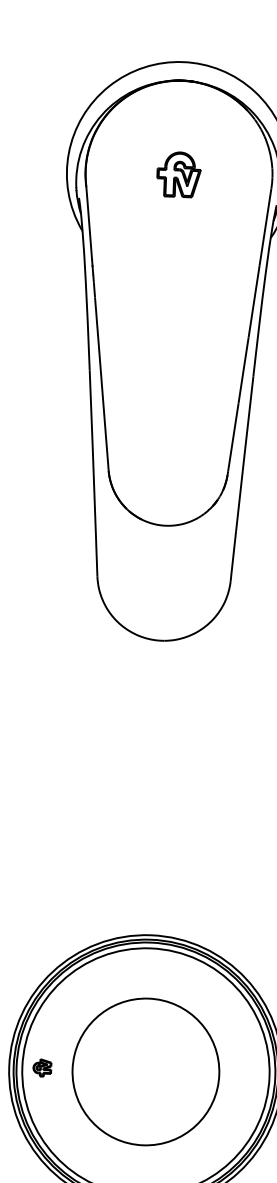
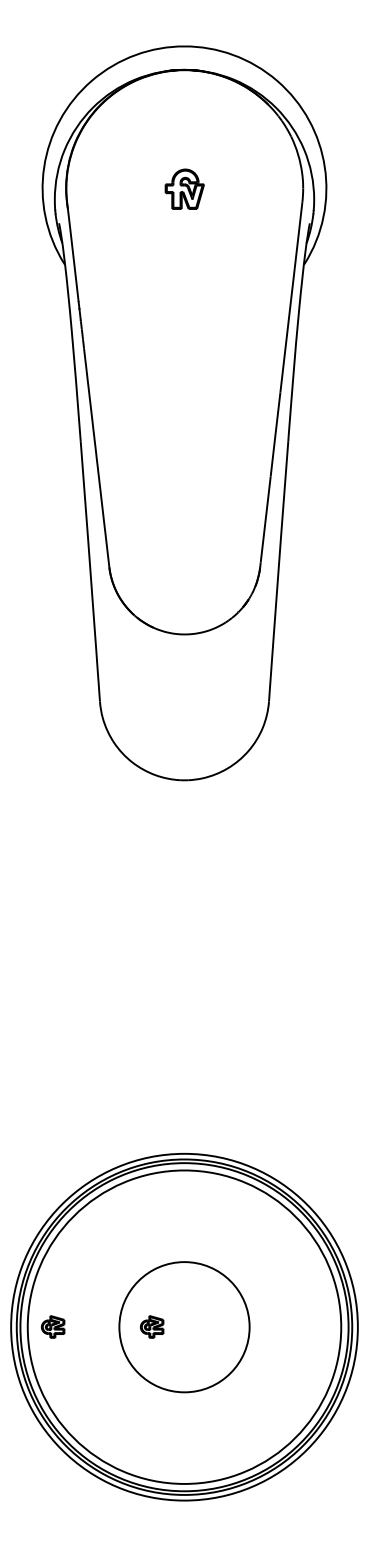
part: (178, 174) -> (184, 189), size x0.7
part: (120, 1070) -> (152, 1326), added
circle: (145, 1072) -> (184, 1327), size x0.7

